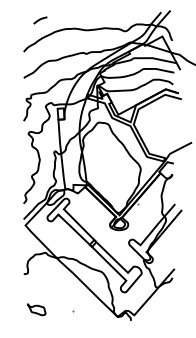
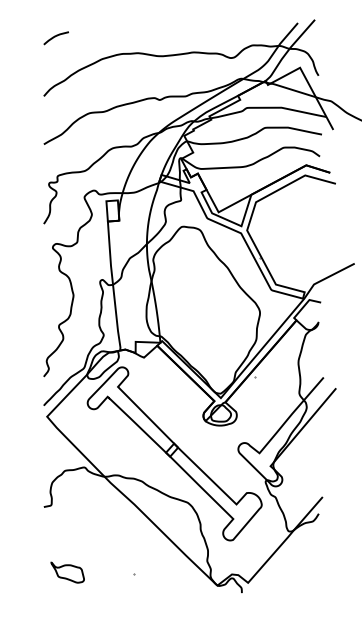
curve: (40, 20) -> (56, 38), moved

